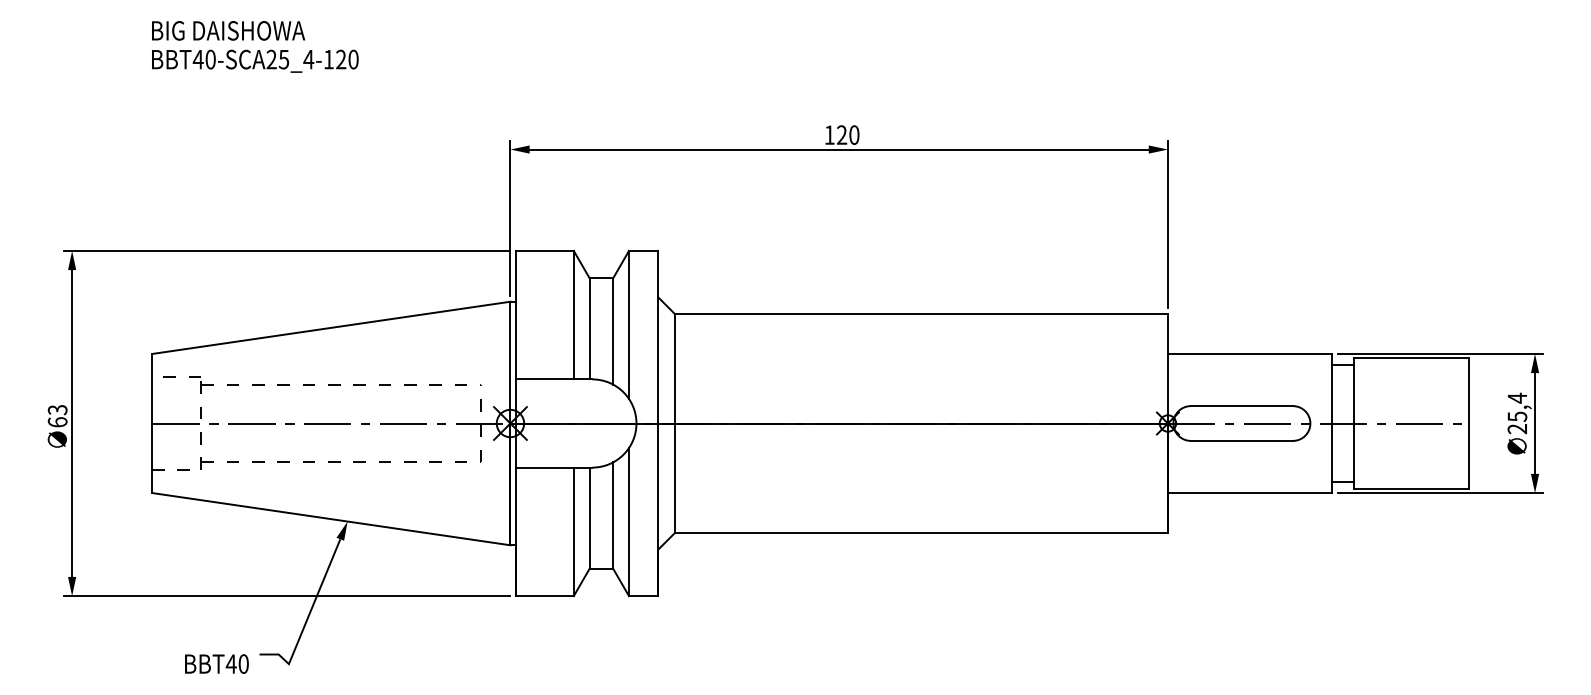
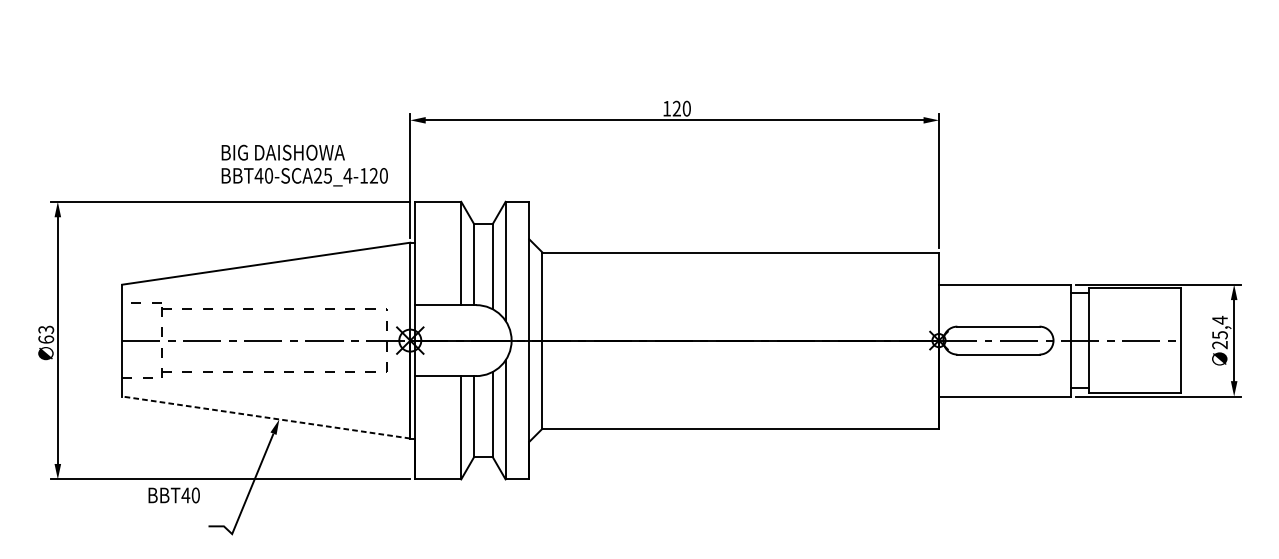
text: (255, 46) -> (304, 165), moved
line: (330, 519) -> (265, 417), solid -> dashed
text: (216, 663) -> (173, 494), moved

